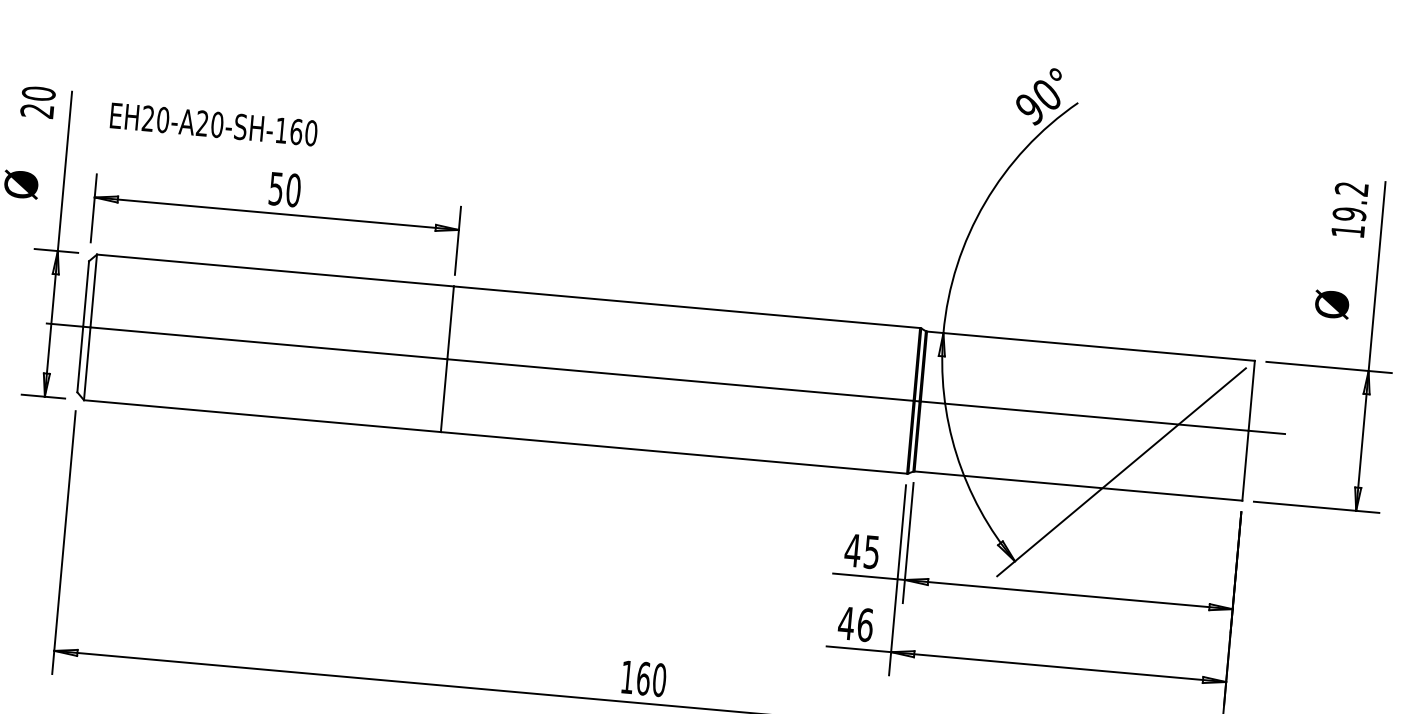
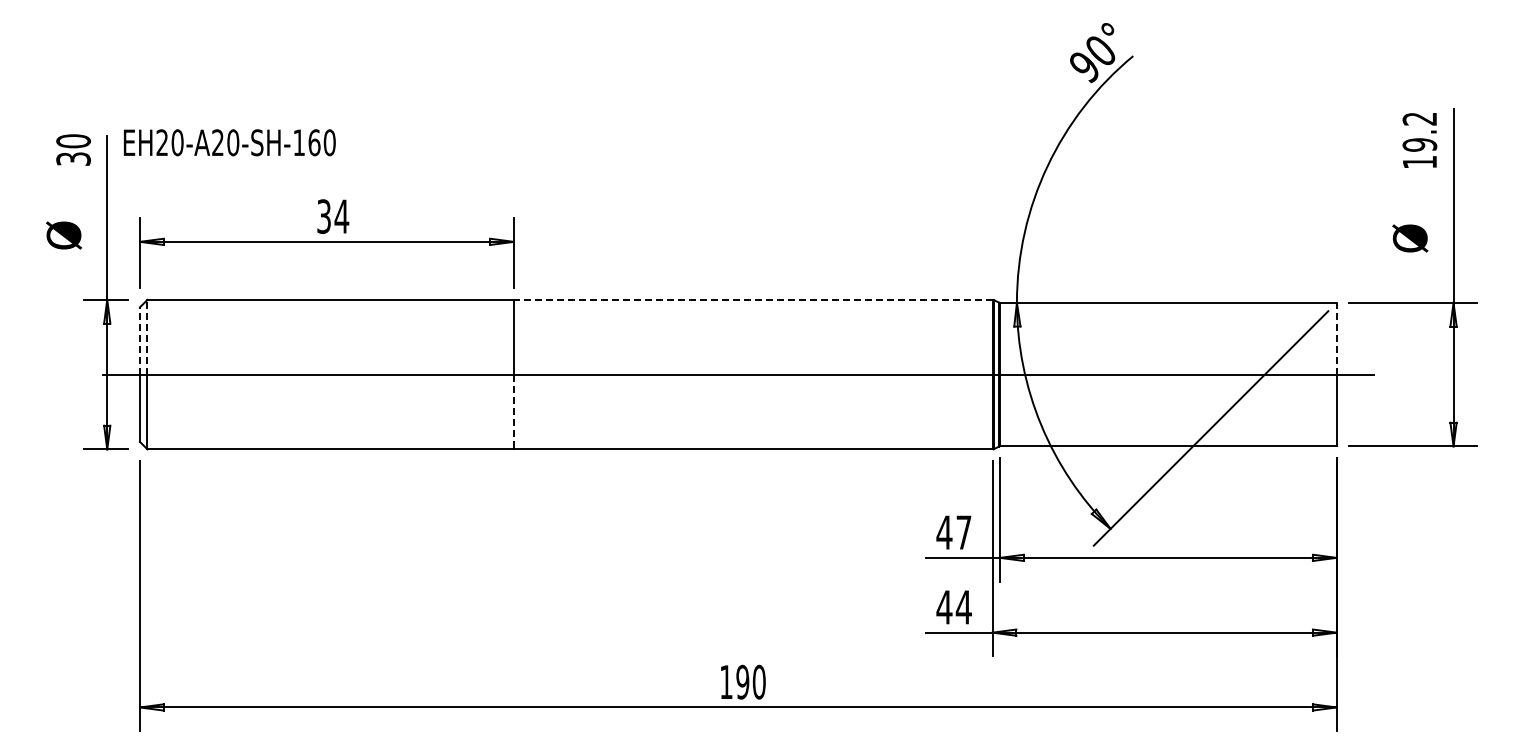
text: (37, 110) -> (73, 158), 20 -> 30
text: (213, 124) -> (229, 142), moved
text: (285, 189) -> (333, 216), 50 -> 34
line: (93, 290) -> (147, 336), solid -> dashed
line: (85, 293) -> (139, 340), solid -> dashed
line: (686, 306) -> (752, 299), solid -> dashed
line: (1251, 395) -> (1336, 338), solid -> dashed
line: (443, 396) -> (513, 412), solid -> dashed
text: (871, 552) -> (963, 532), 45 -> 47
text: (864, 625) -> (963, 607), 46 -> 44
text: (643, 677) -> (742, 681), 160 -> 190

